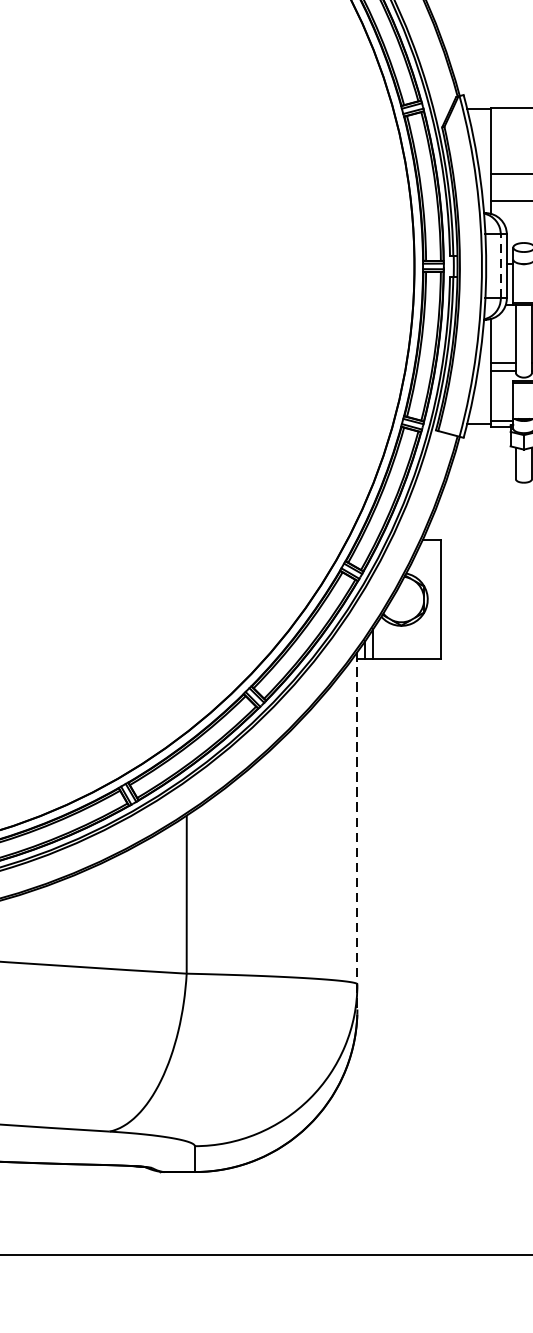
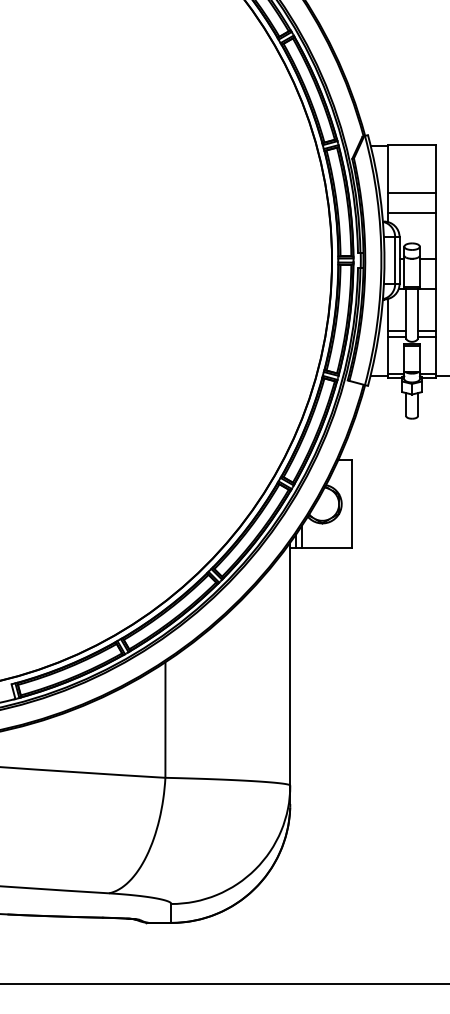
line: (501, 266) -> (395, 260), dashed -> solid
line: (357, 831) -> (290, 673), dashed -> solid

